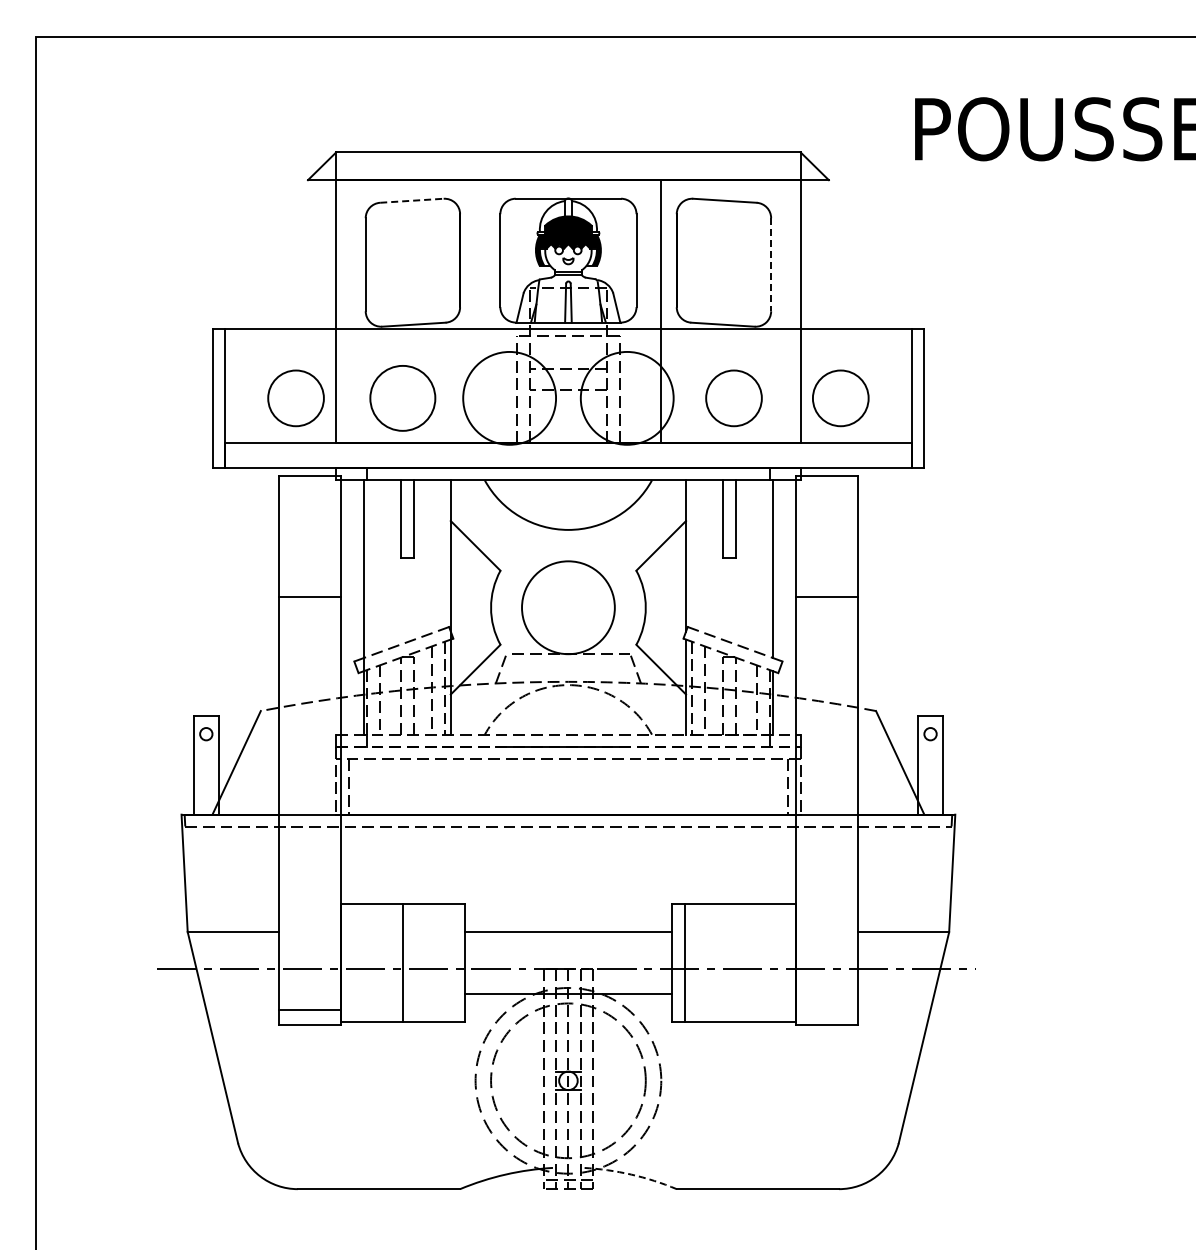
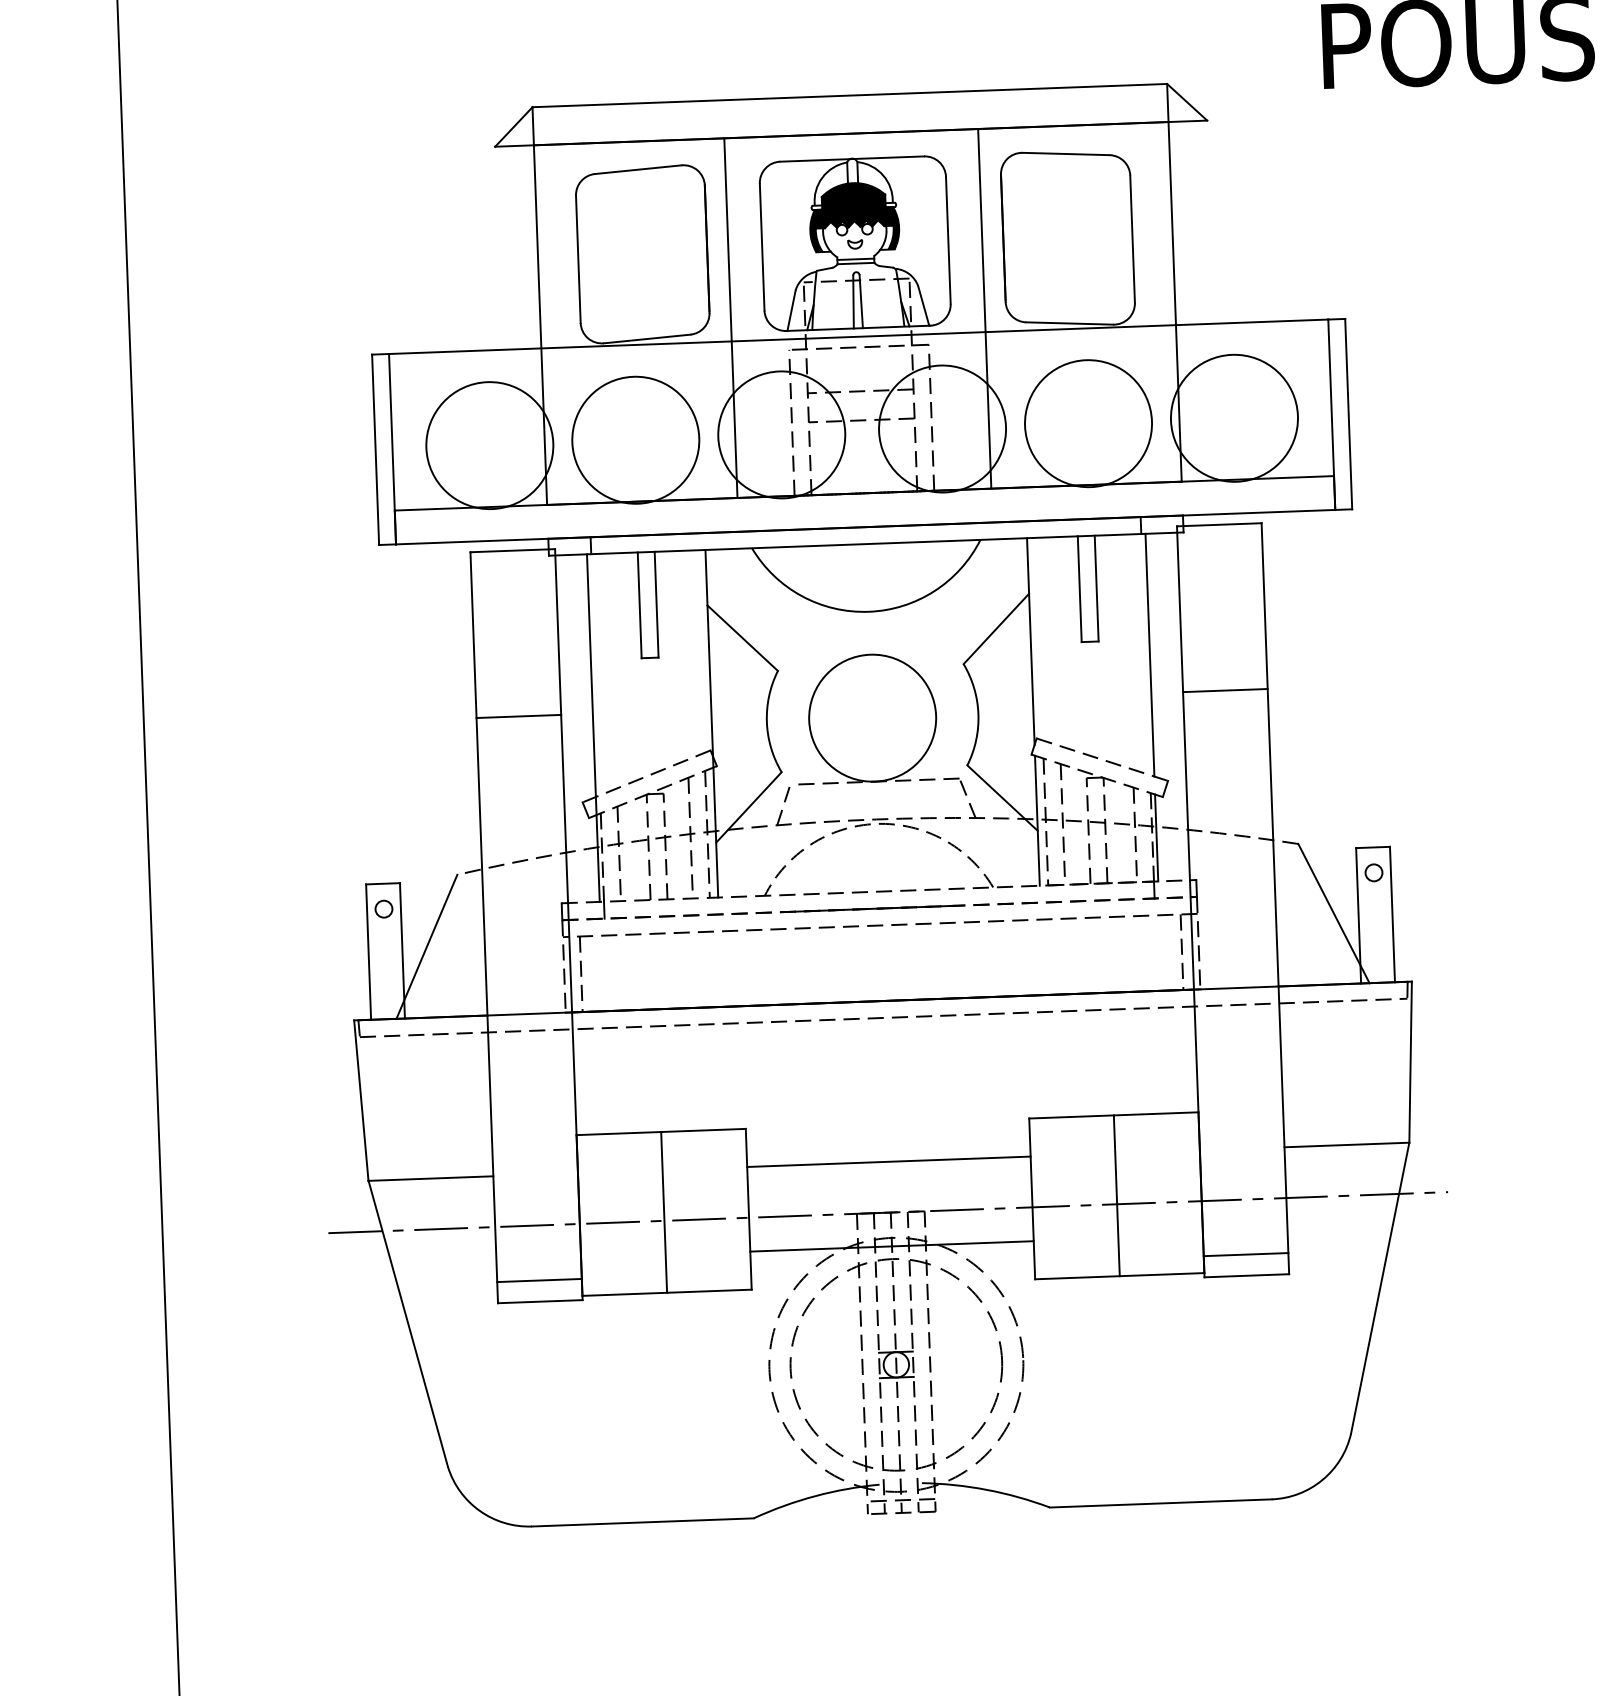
line: (411, 200) -> (637, 169), dashed -> solid
line: (771, 264) -> (1133, 238), dashed -> solid
line: (475, 311) -> (730, 317), added
circle: (295, 397) -> (489, 444), size x1.67
circle: (402, 397) -> (635, 439), size x1.43
circle: (733, 397) -> (1087, 422), size x1.67
circle: (840, 397) -> (1234, 417), size x1.67
line: (685, 963) -> (1117, 1196), moved
line: (826, 1009) -> (1245, 1254), added
arc: (631, 1174) -> (987, 1489), dashed -> solid

